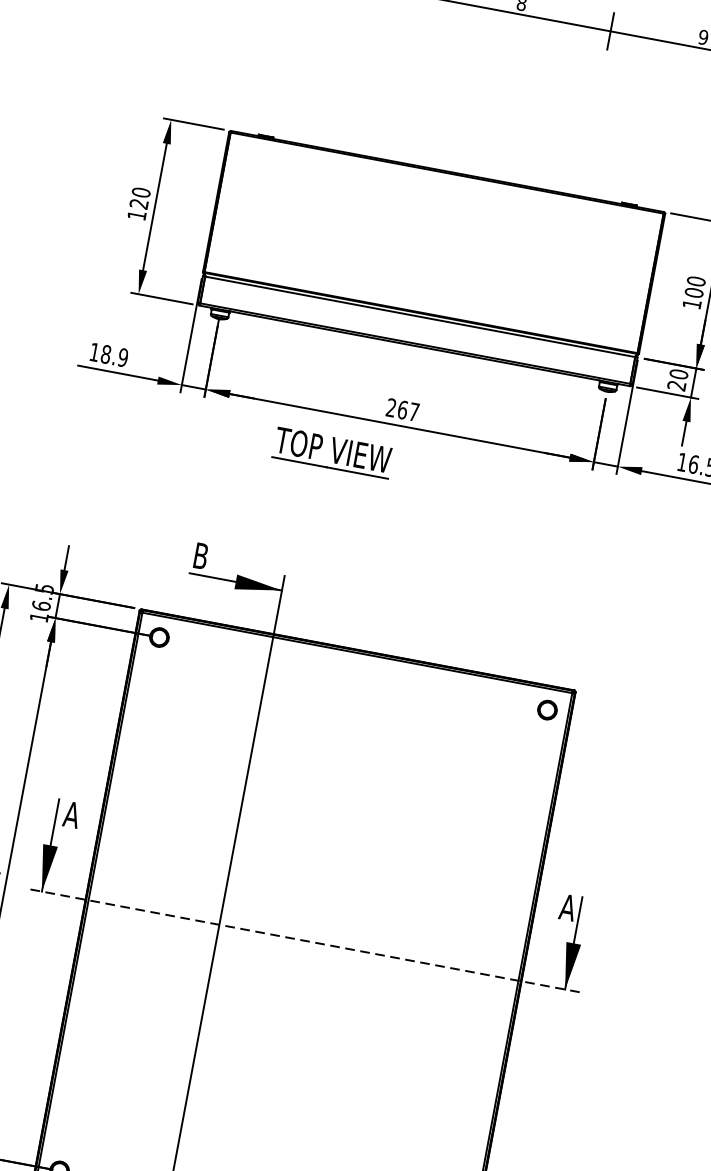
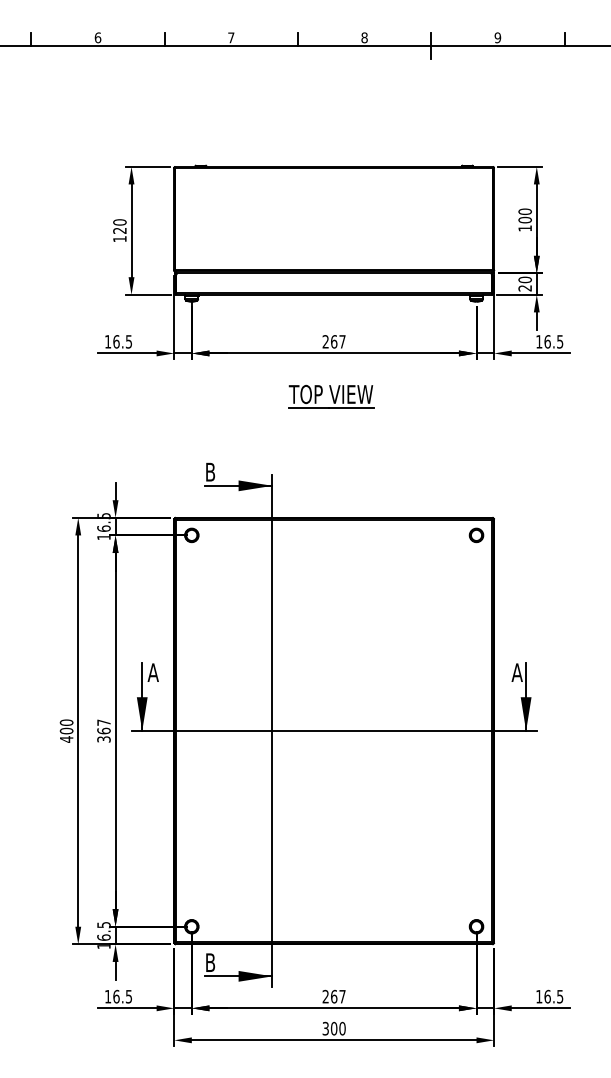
text: (114, 355) -> (122, 341), 18.9 -> 16.5
part: (333, 452) -> (331, 396), moved
line: (303, 941) -> (334, 731), dashed -> solid

